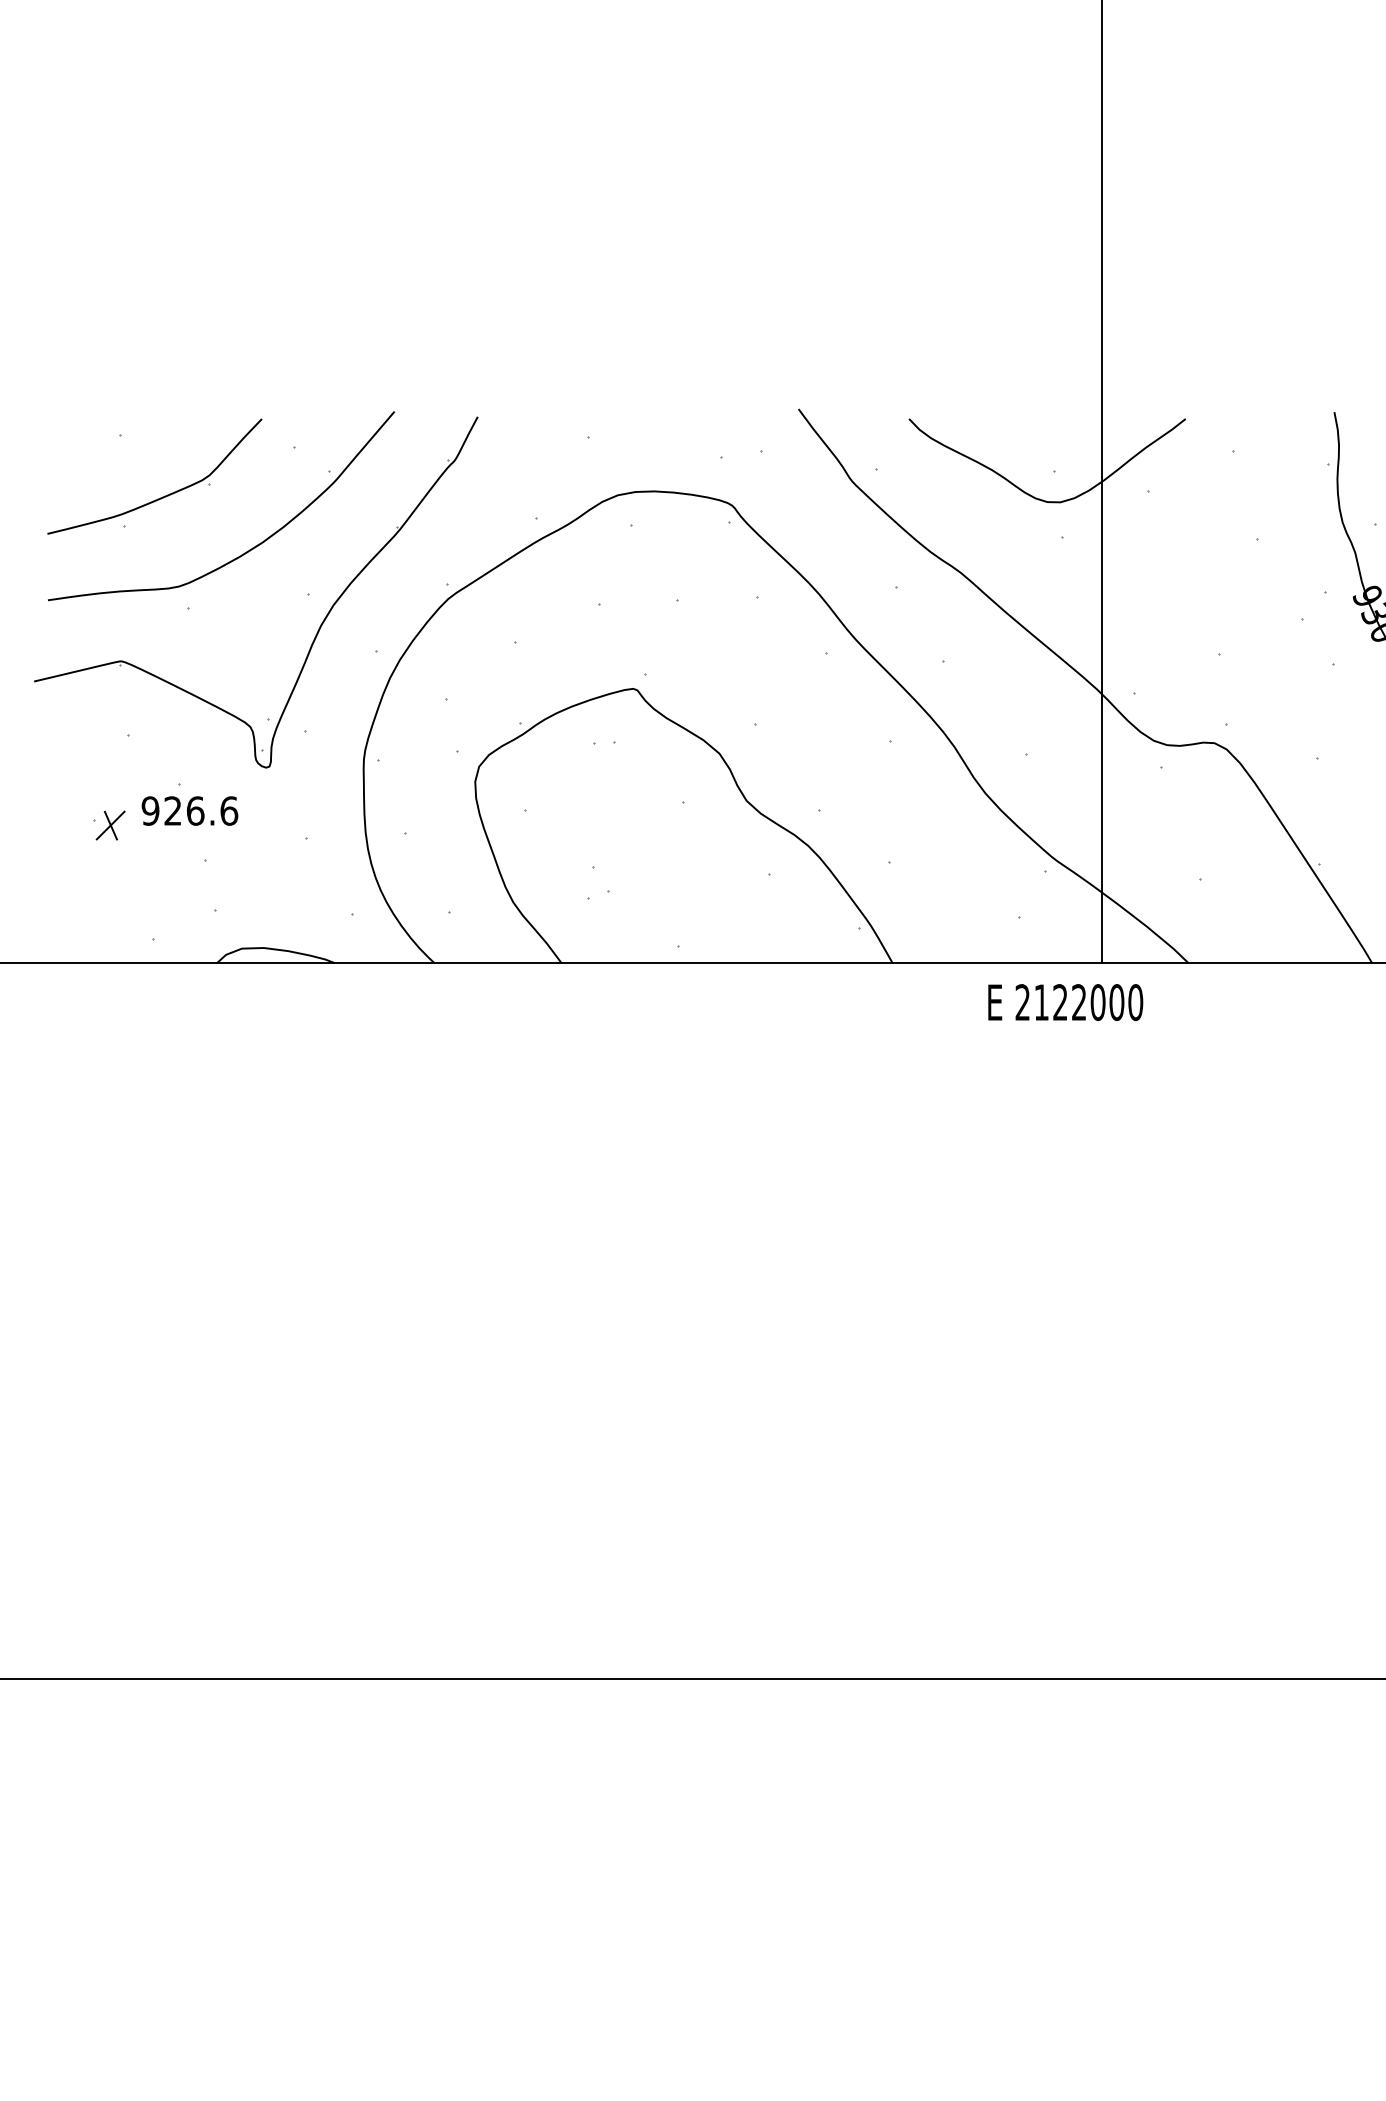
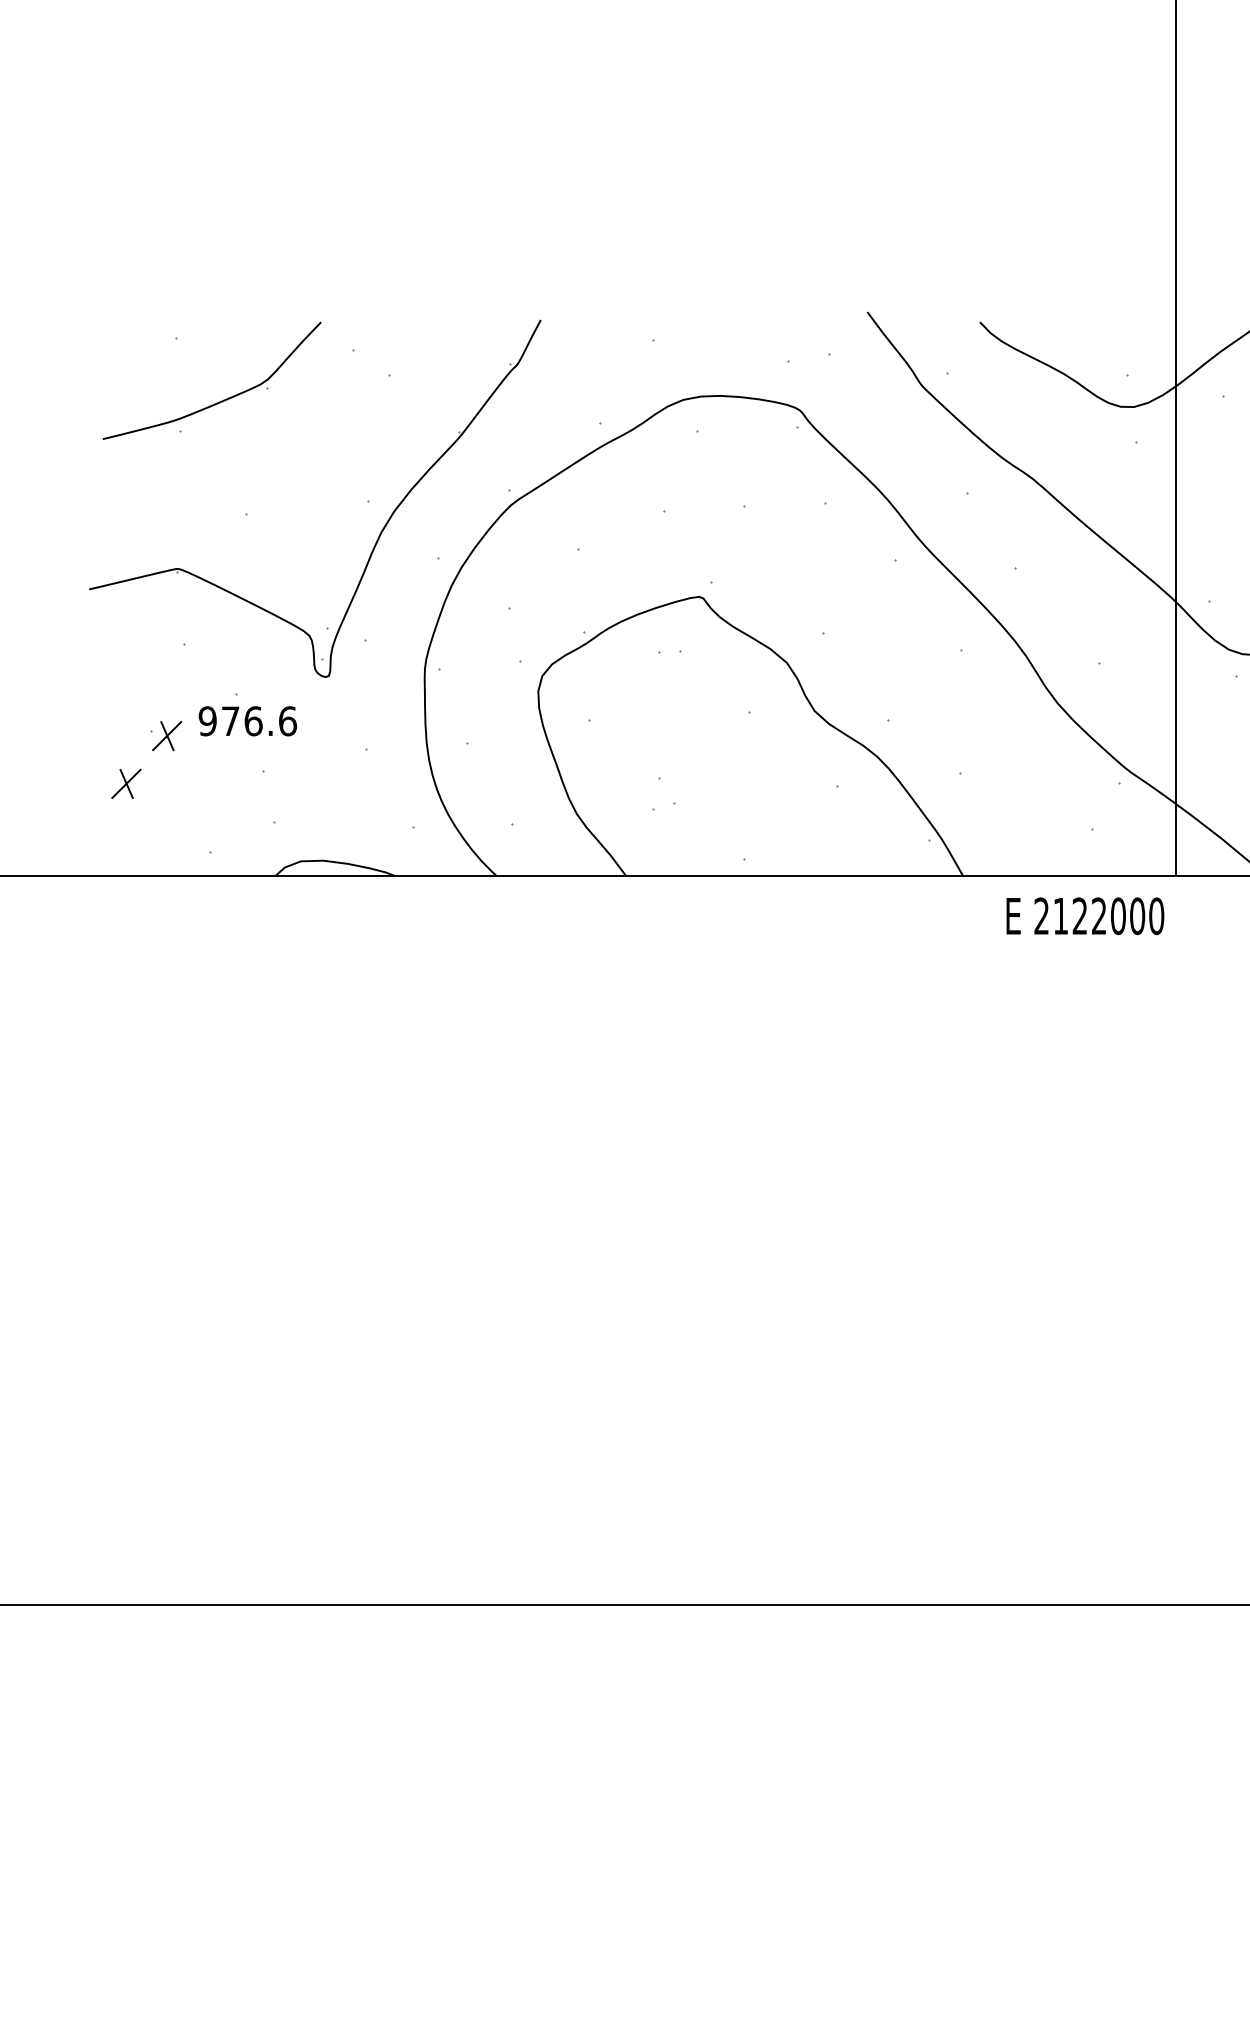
curve: (247, 550) -> (306, 456), removed
text: (172, 810) -> (230, 720), 926.6 -> 976.6
part: (70, 872) -> (126, 783), added
text: (1065, 1002) -> (1085, 916), moved

